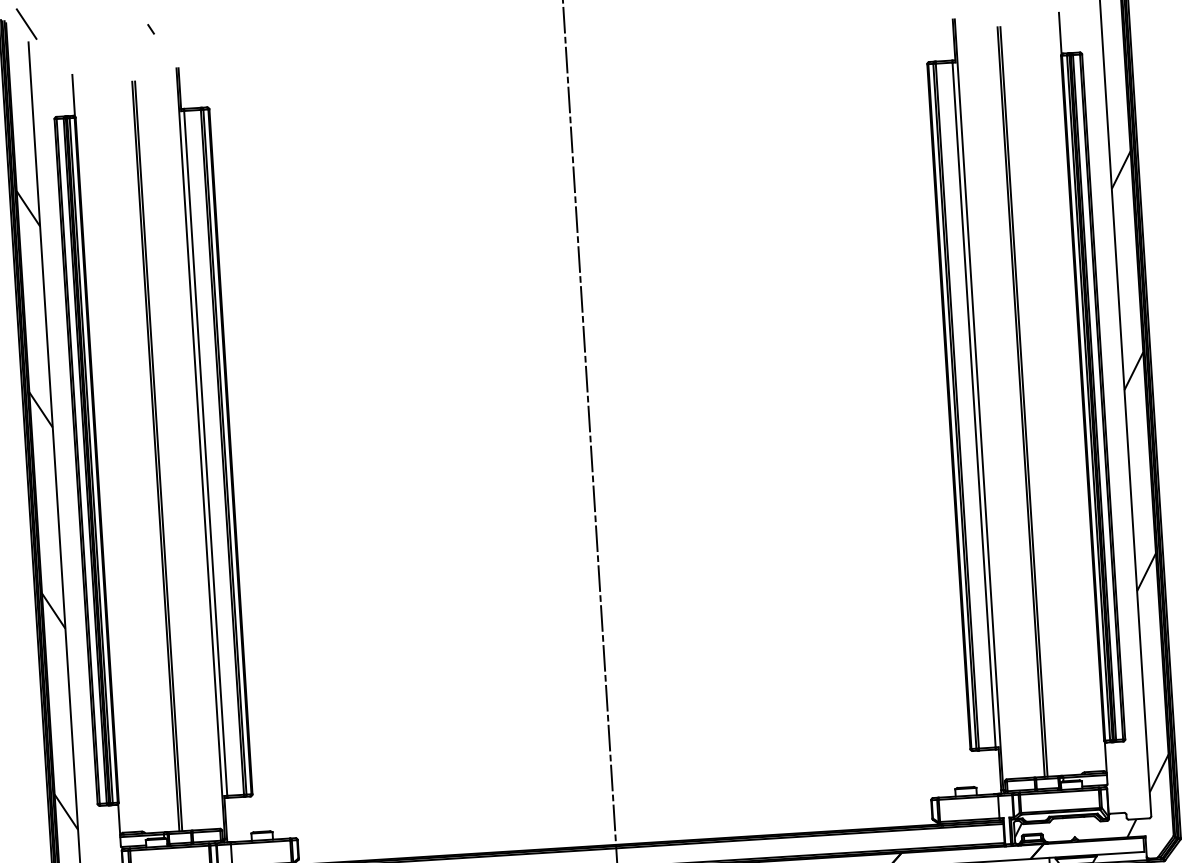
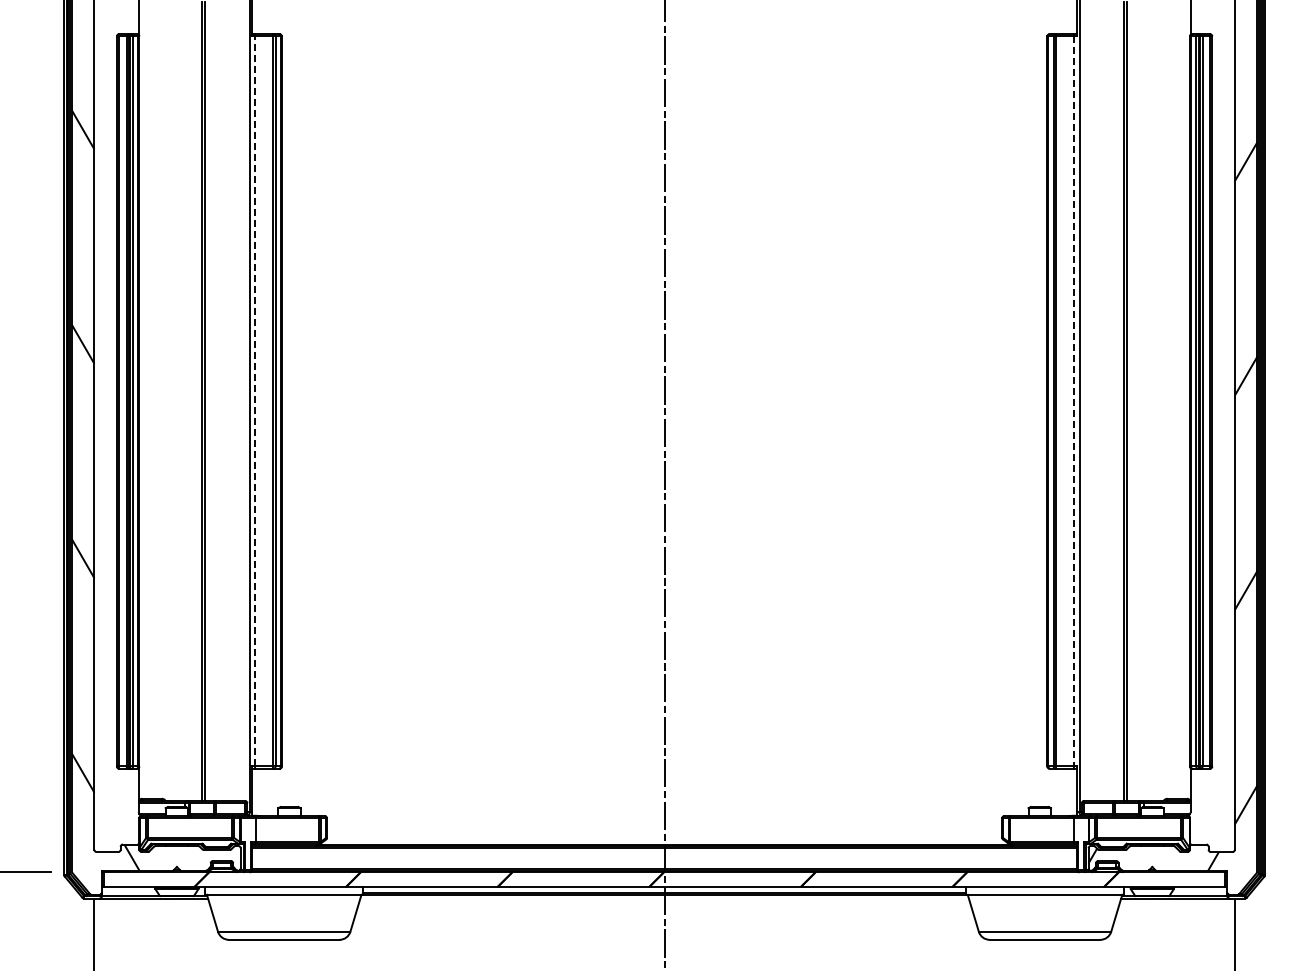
line: (974, 405) -> (1074, 401), solid -> dashed
line: (206, 452) -> (255, 400), solid -> dashed

